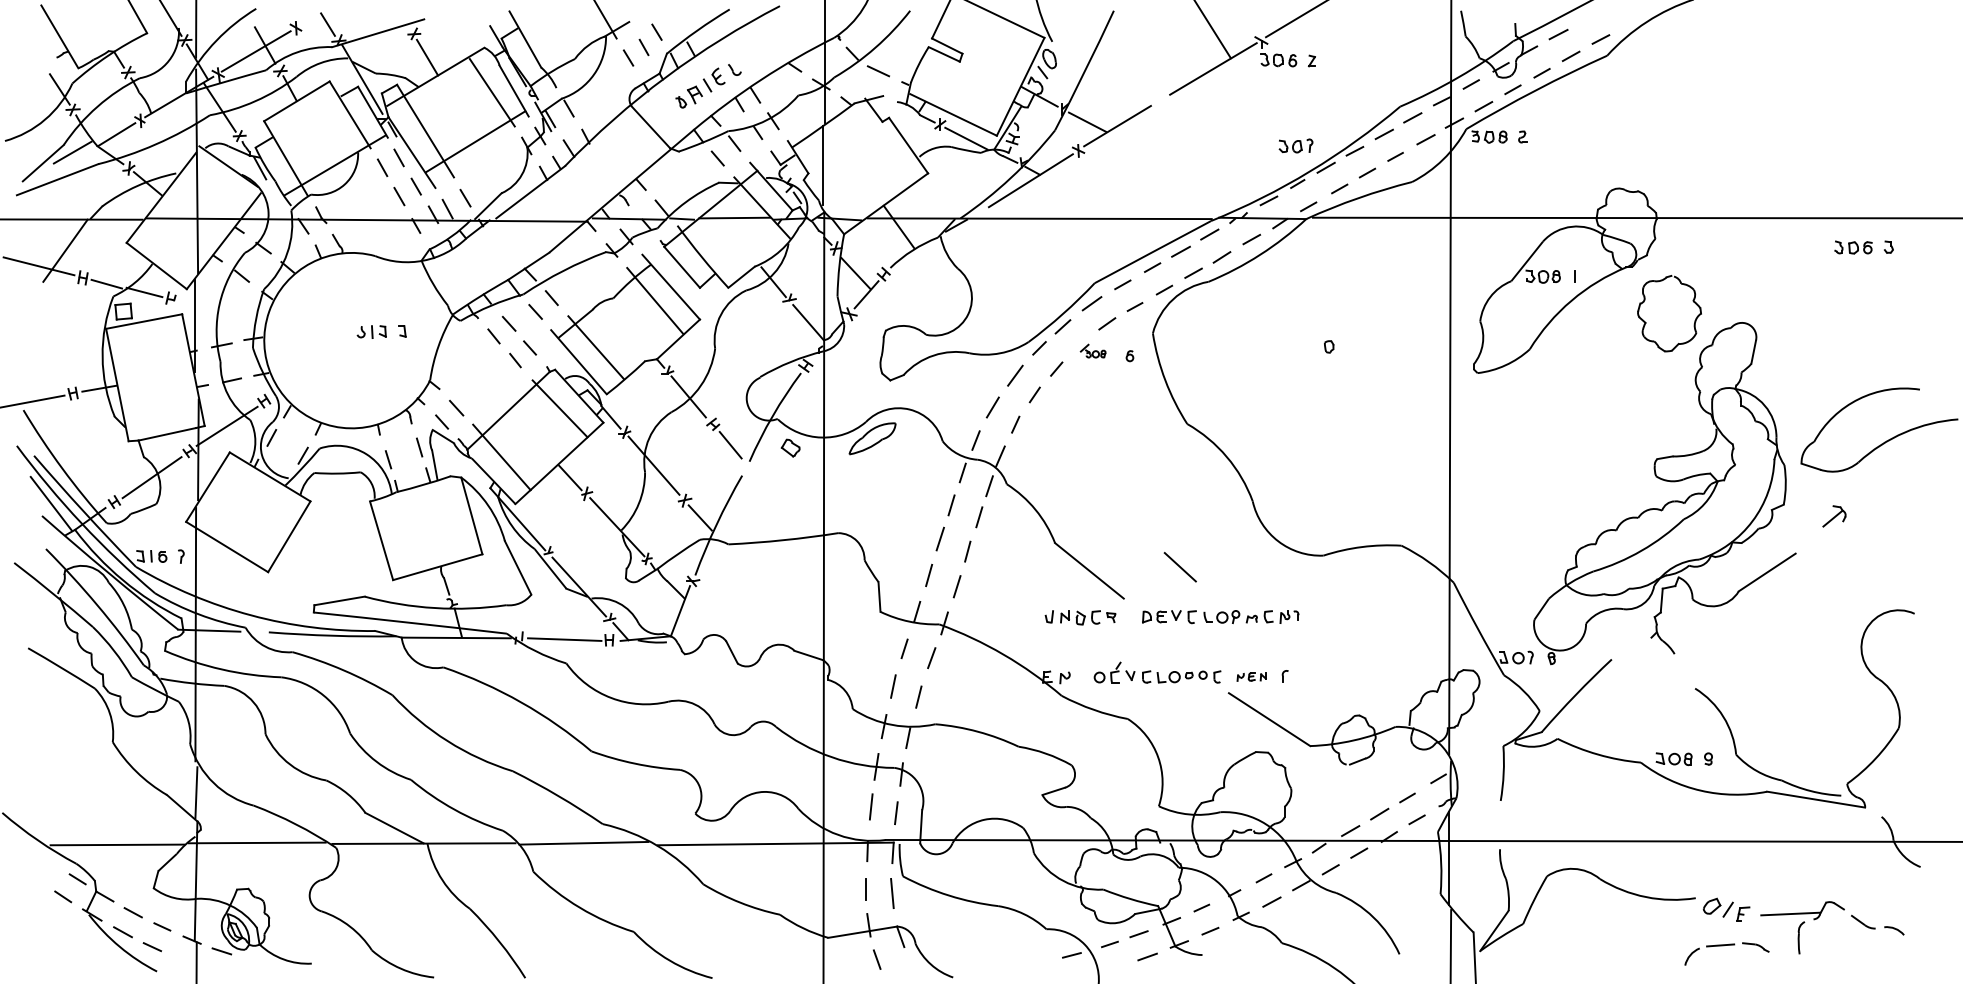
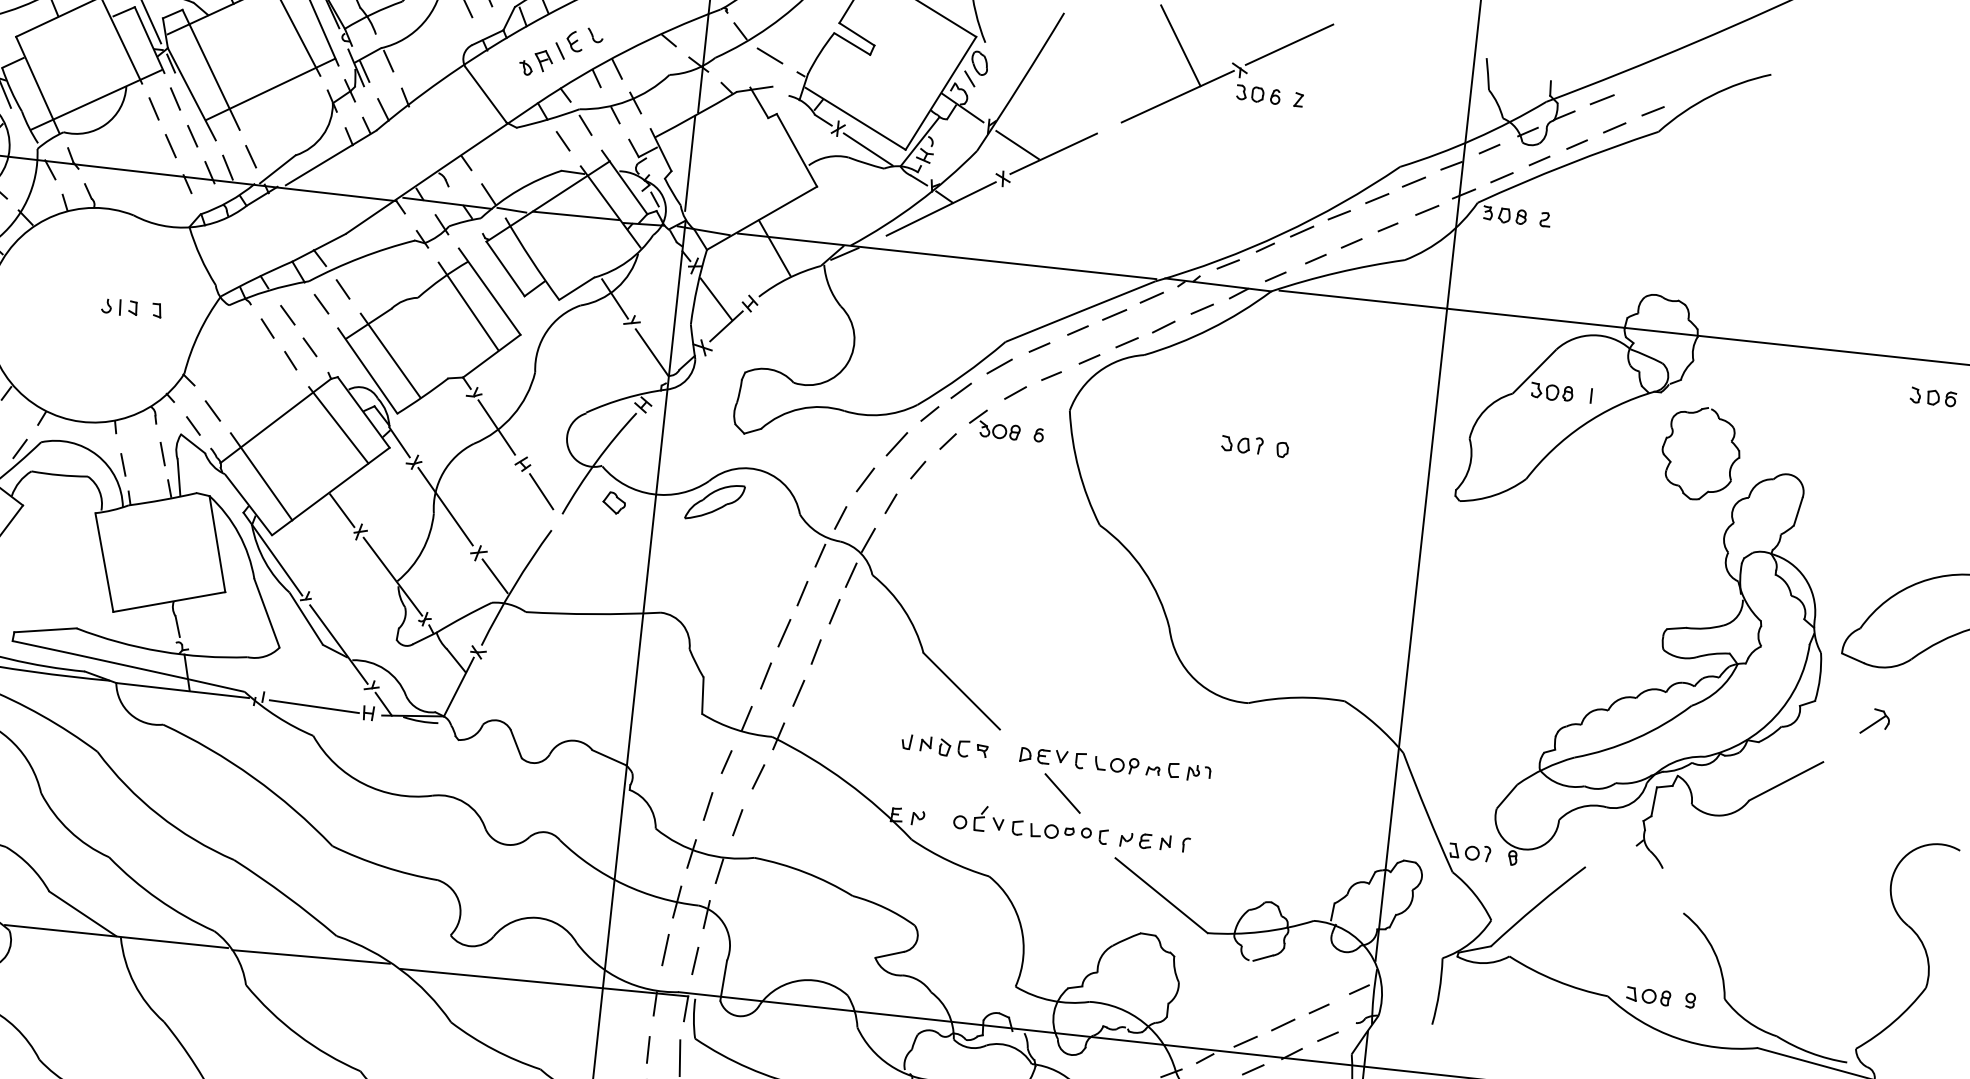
part: (1295, 145) -> (1241, 443), moved
part: (1092, 350) -> (994, 423), size x1.67
line: (1179, 567) -> (1061, 793), moved
part: (1251, 676) -> (1145, 840), size x1.43

